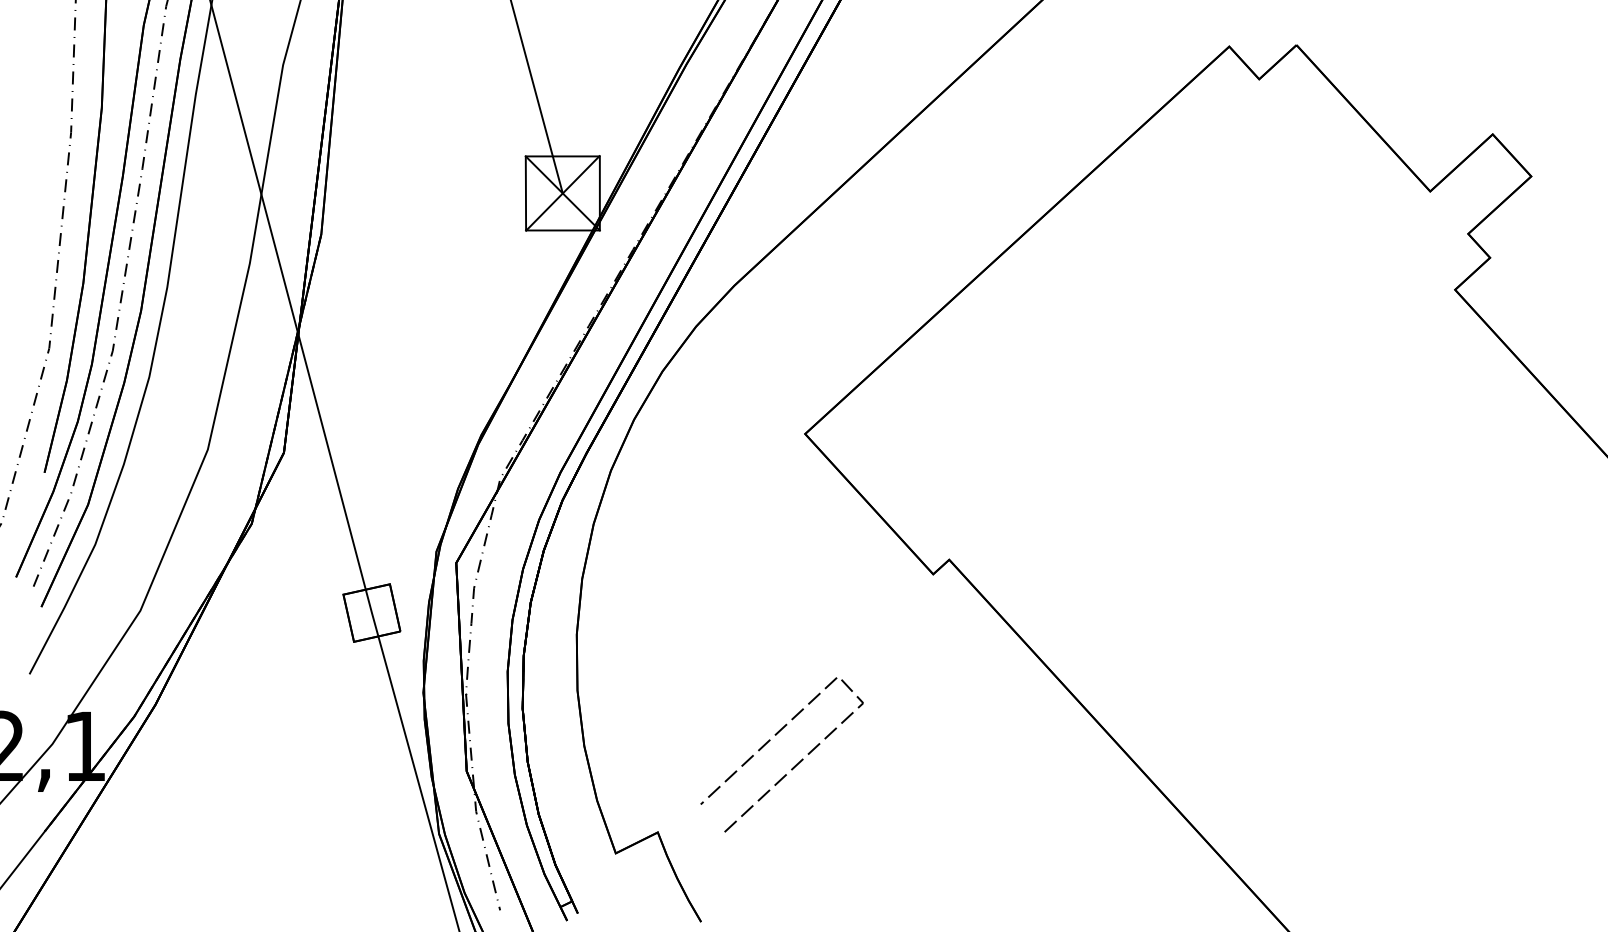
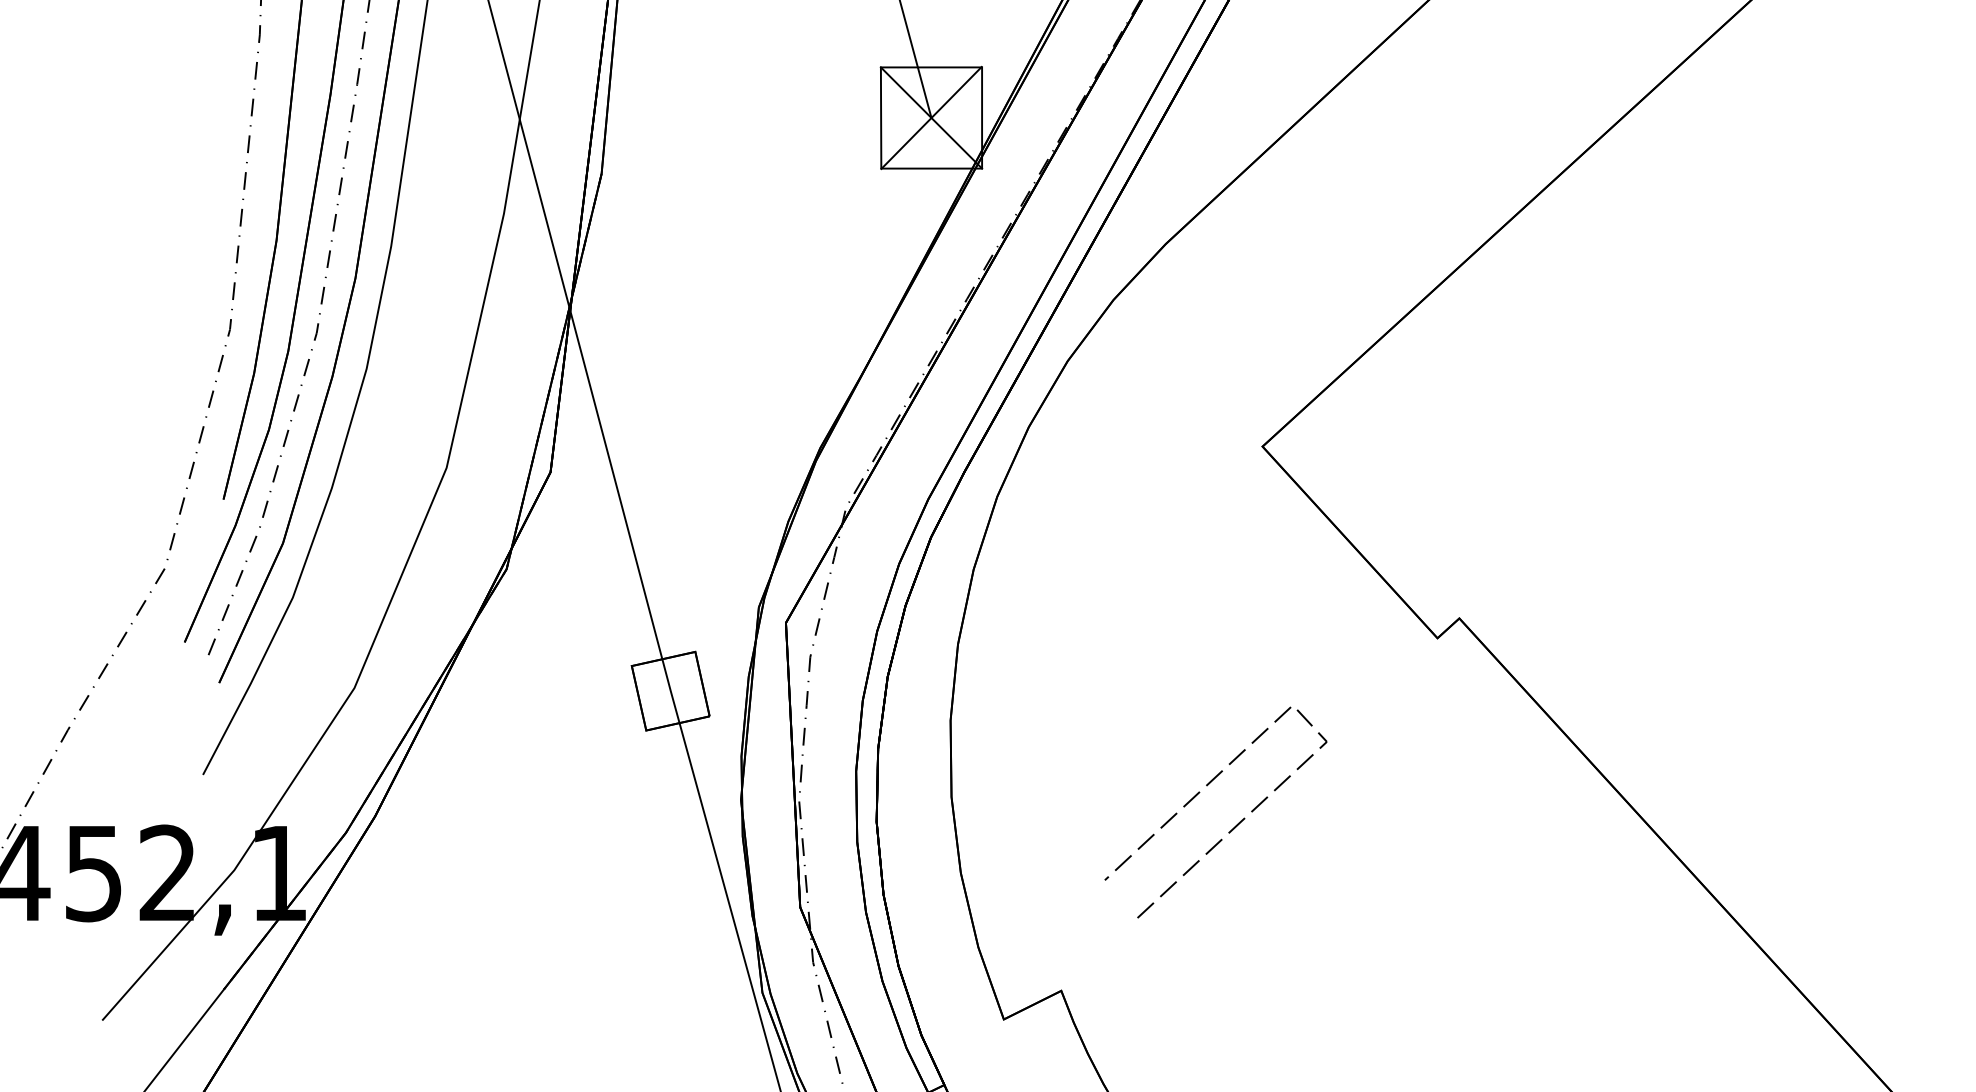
line: (793, 766) -> (1231, 828), moved

